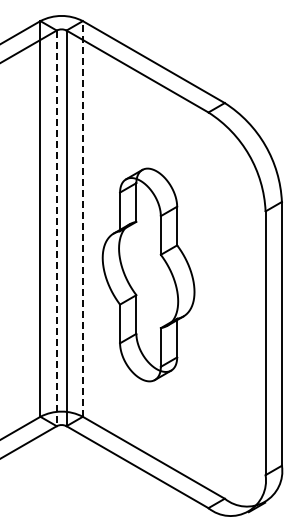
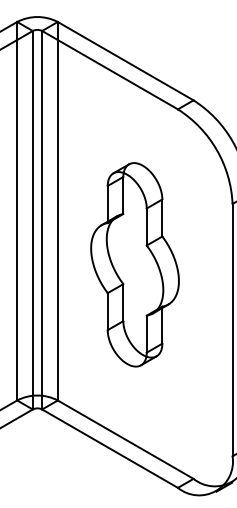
line: (82, 218) -> (57, 210), dashed -> solid
line: (56, 228) -> (32, 220), dashed -> solid
part: (148, 274) -> (134, 264), moved

